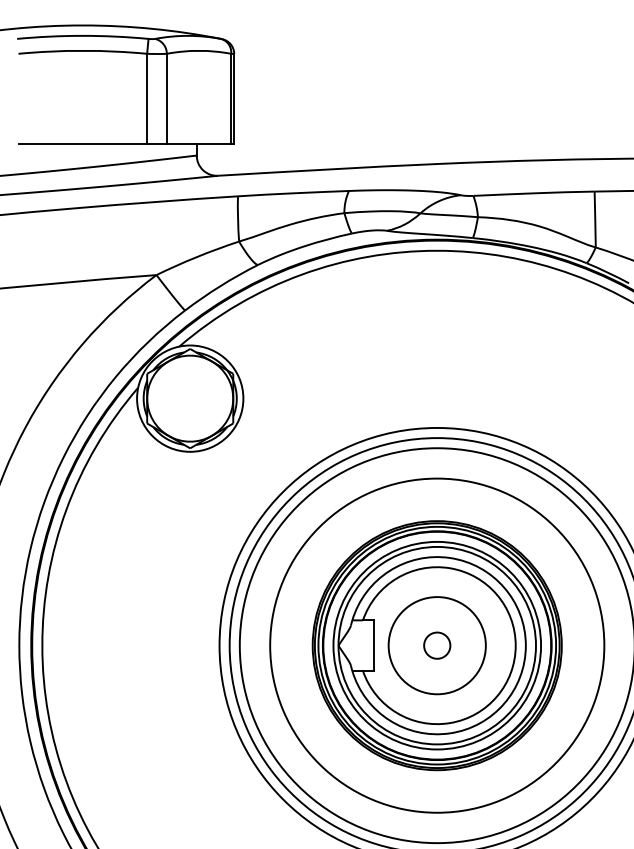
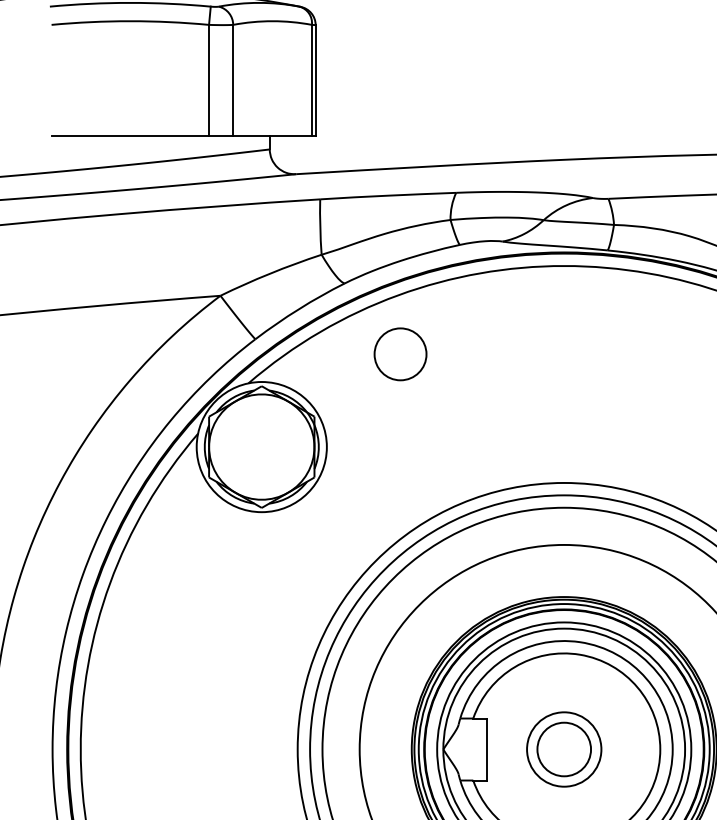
circle: (303, 322) -> (400, 353), added
circle: (436, 645) -> (563, 749), size x0.62
circle: (437, 645) -> (564, 749), size x1.67

